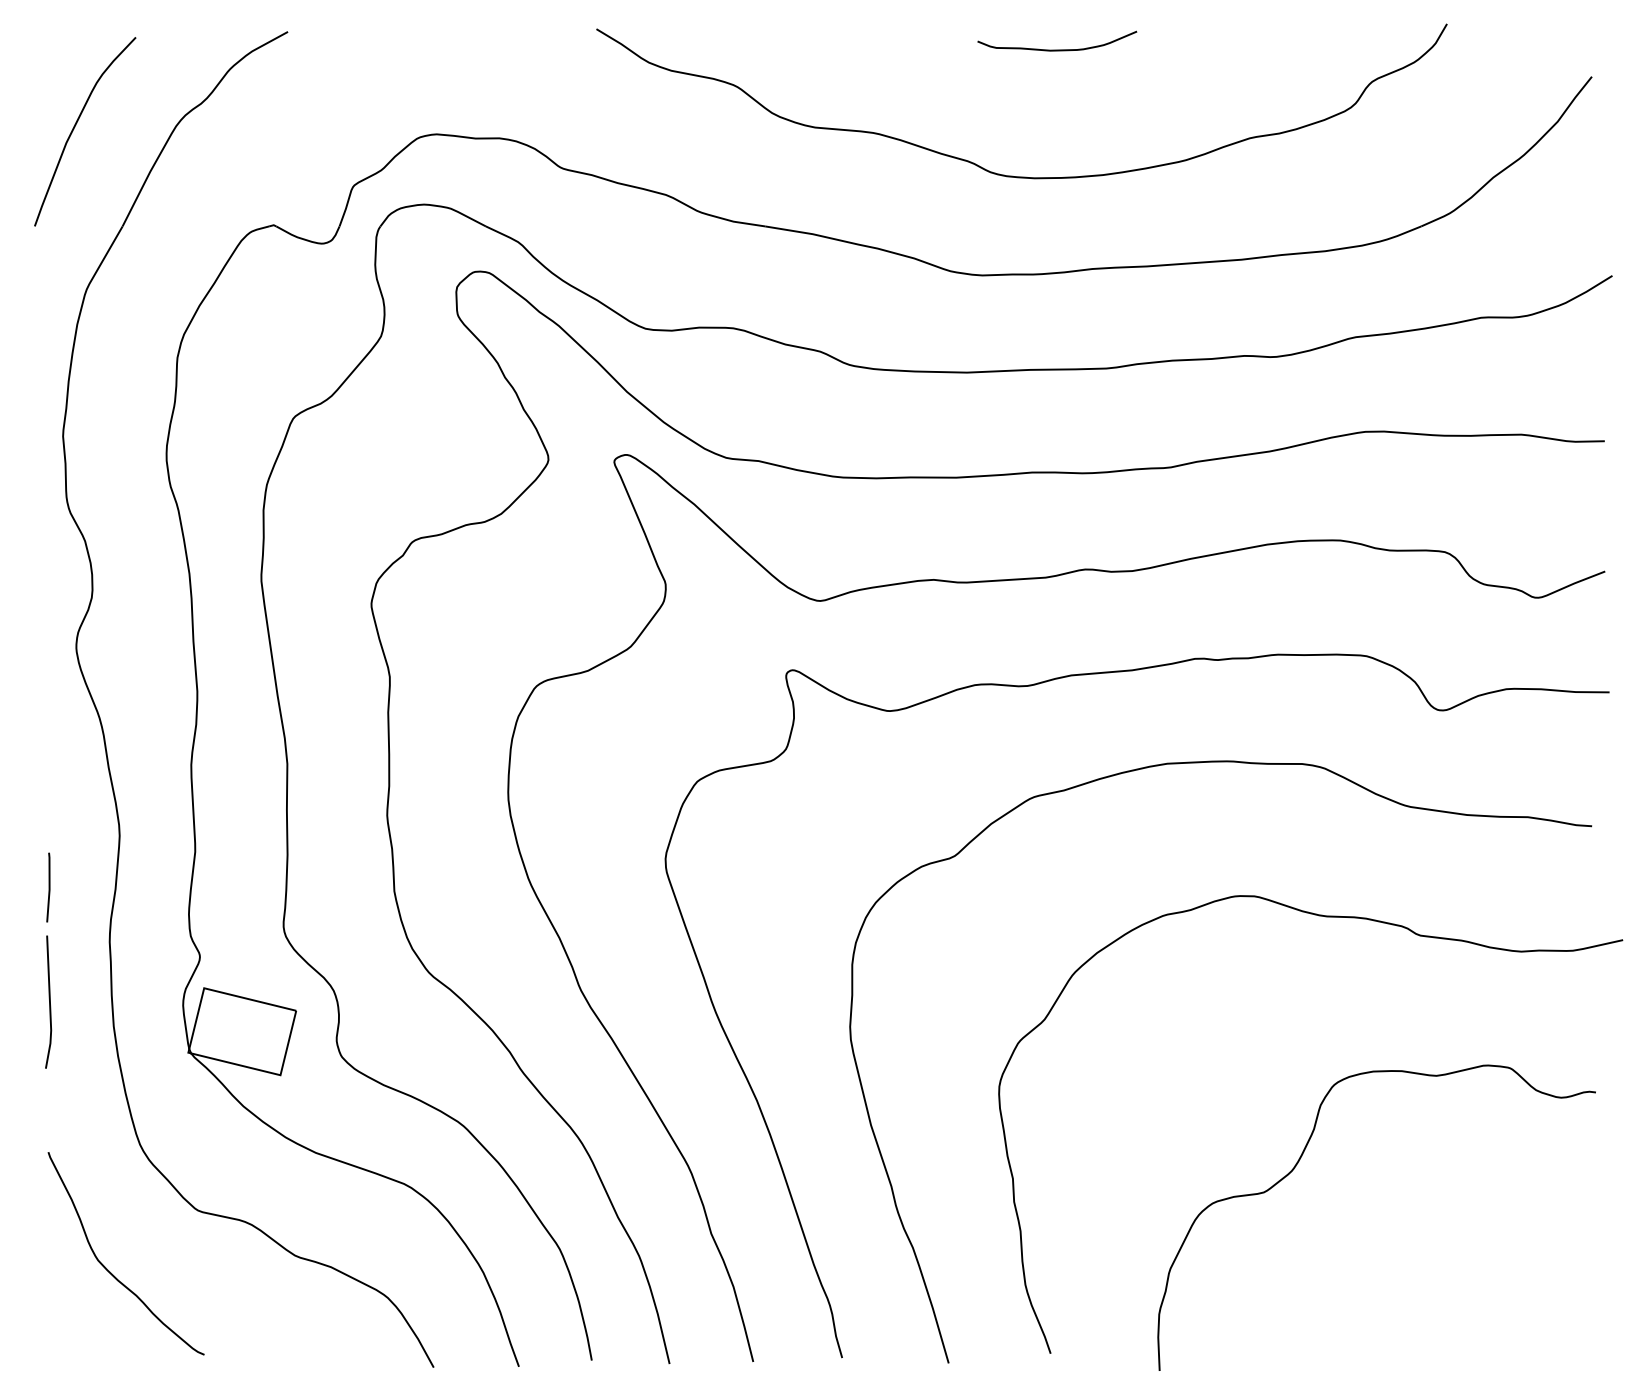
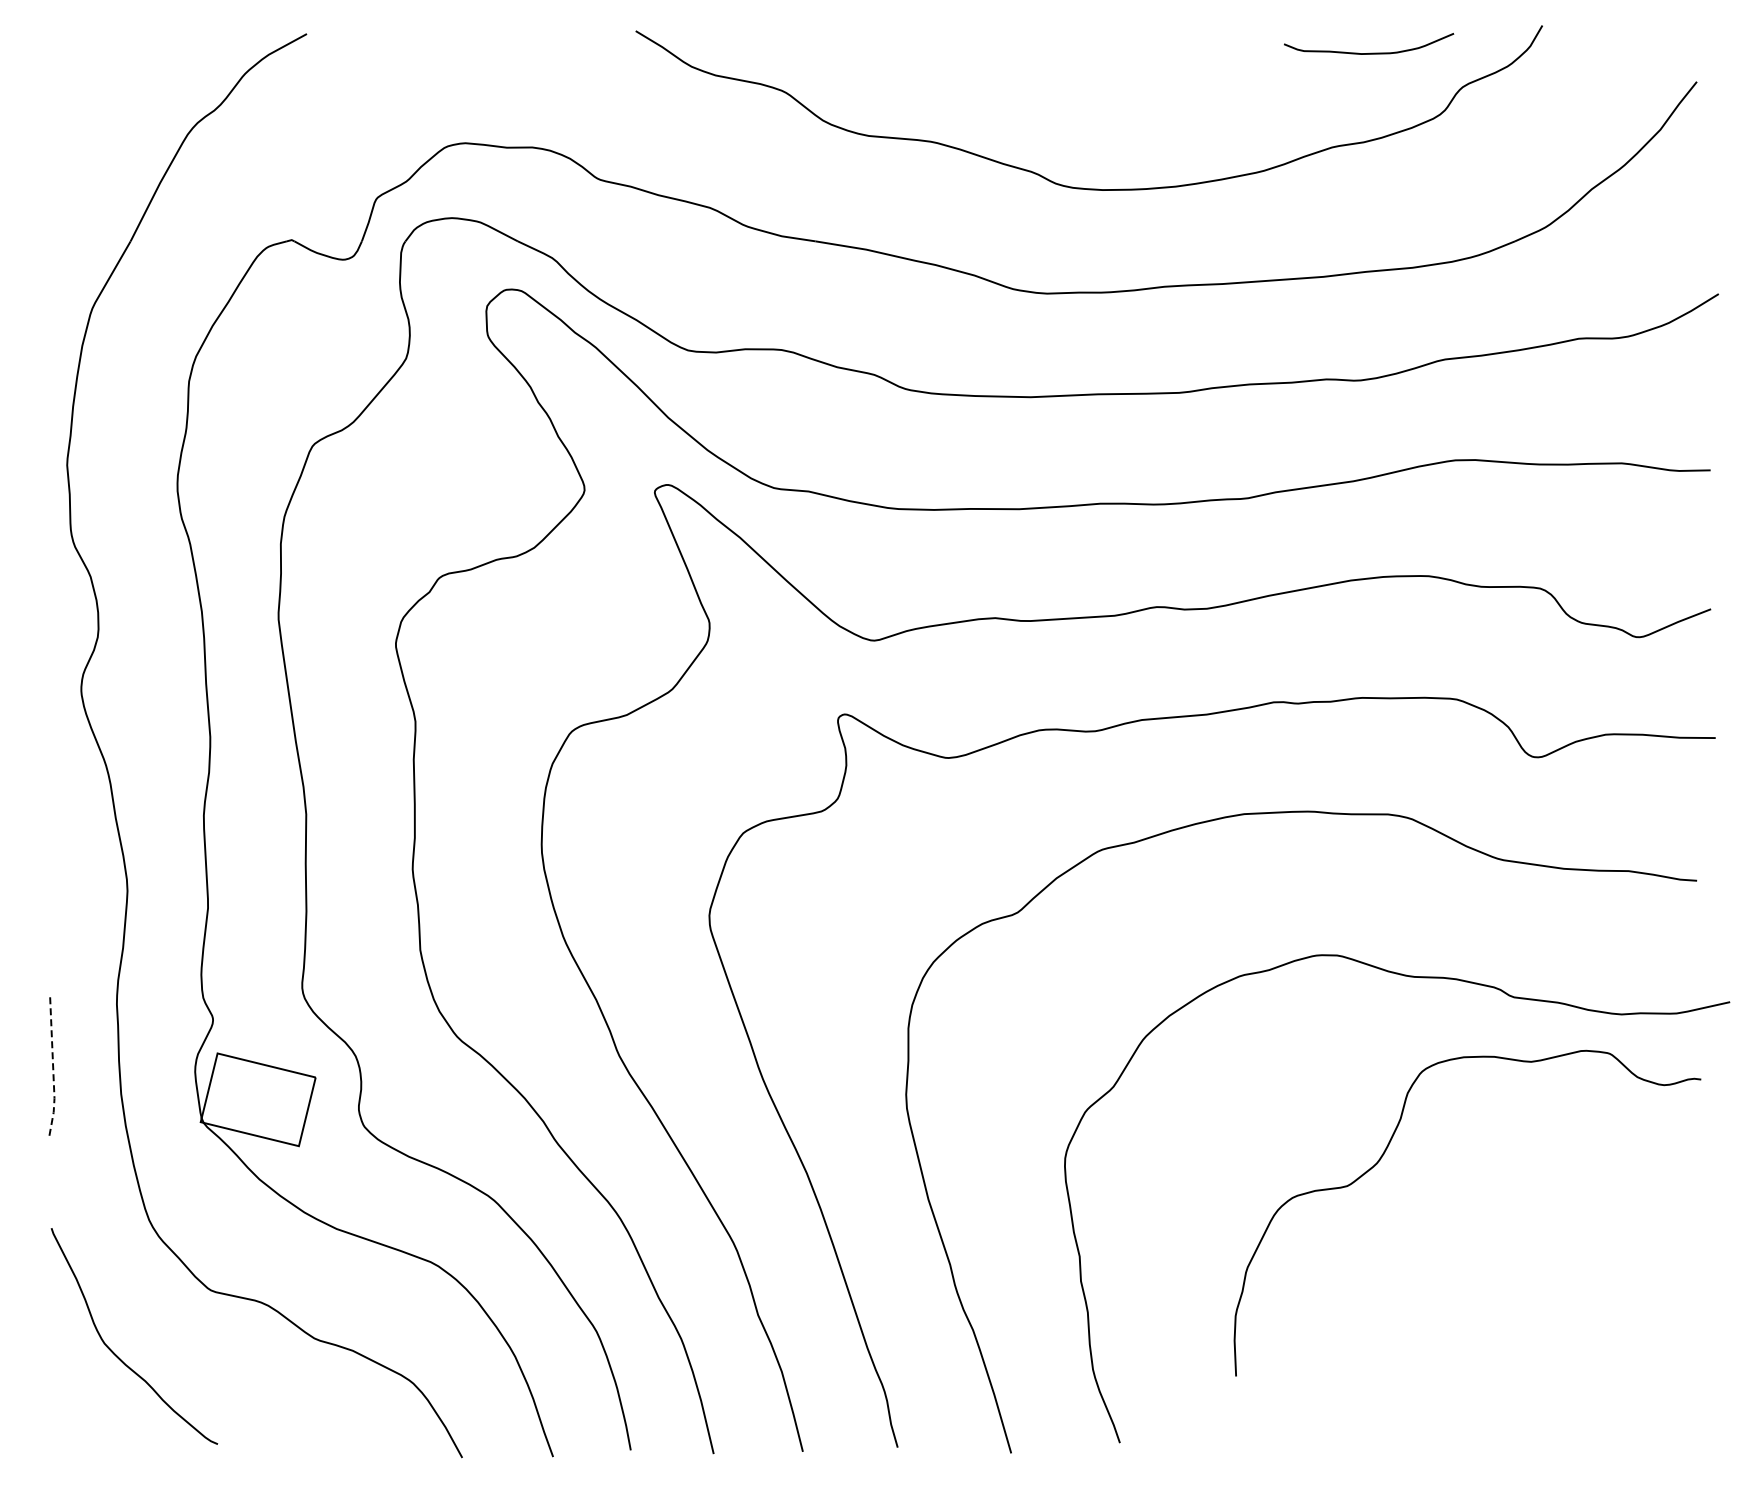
curve: (1058, 49) -> (1370, 52), moved
curve: (75, 127) -> (80, 135), removed
line: (48, 887) -> (51, 946), removed
line: (50, 1003) -> (53, 1069), solid -> dashed
curve: (1296, 1165) -> (1382, 1157), moved

